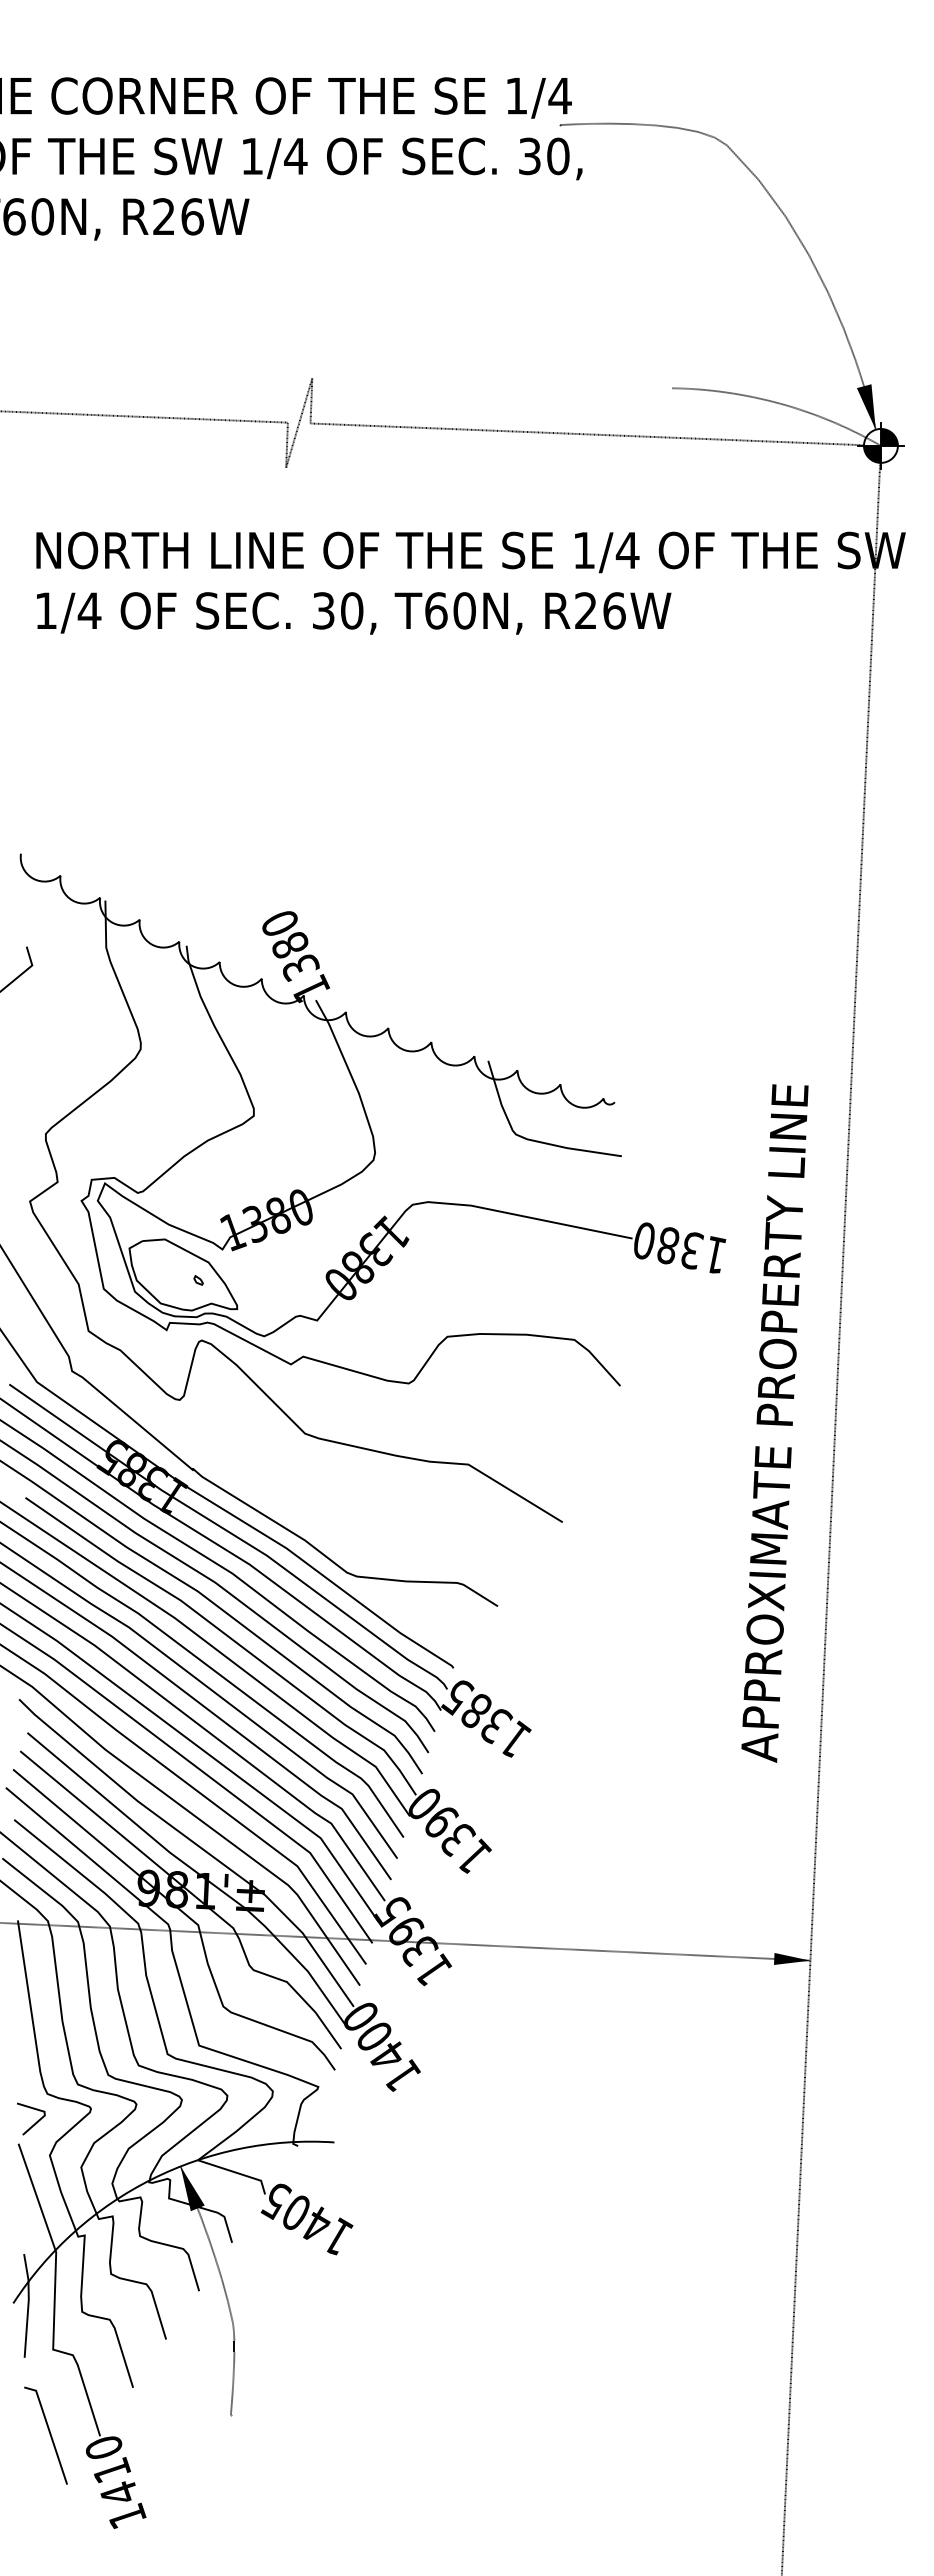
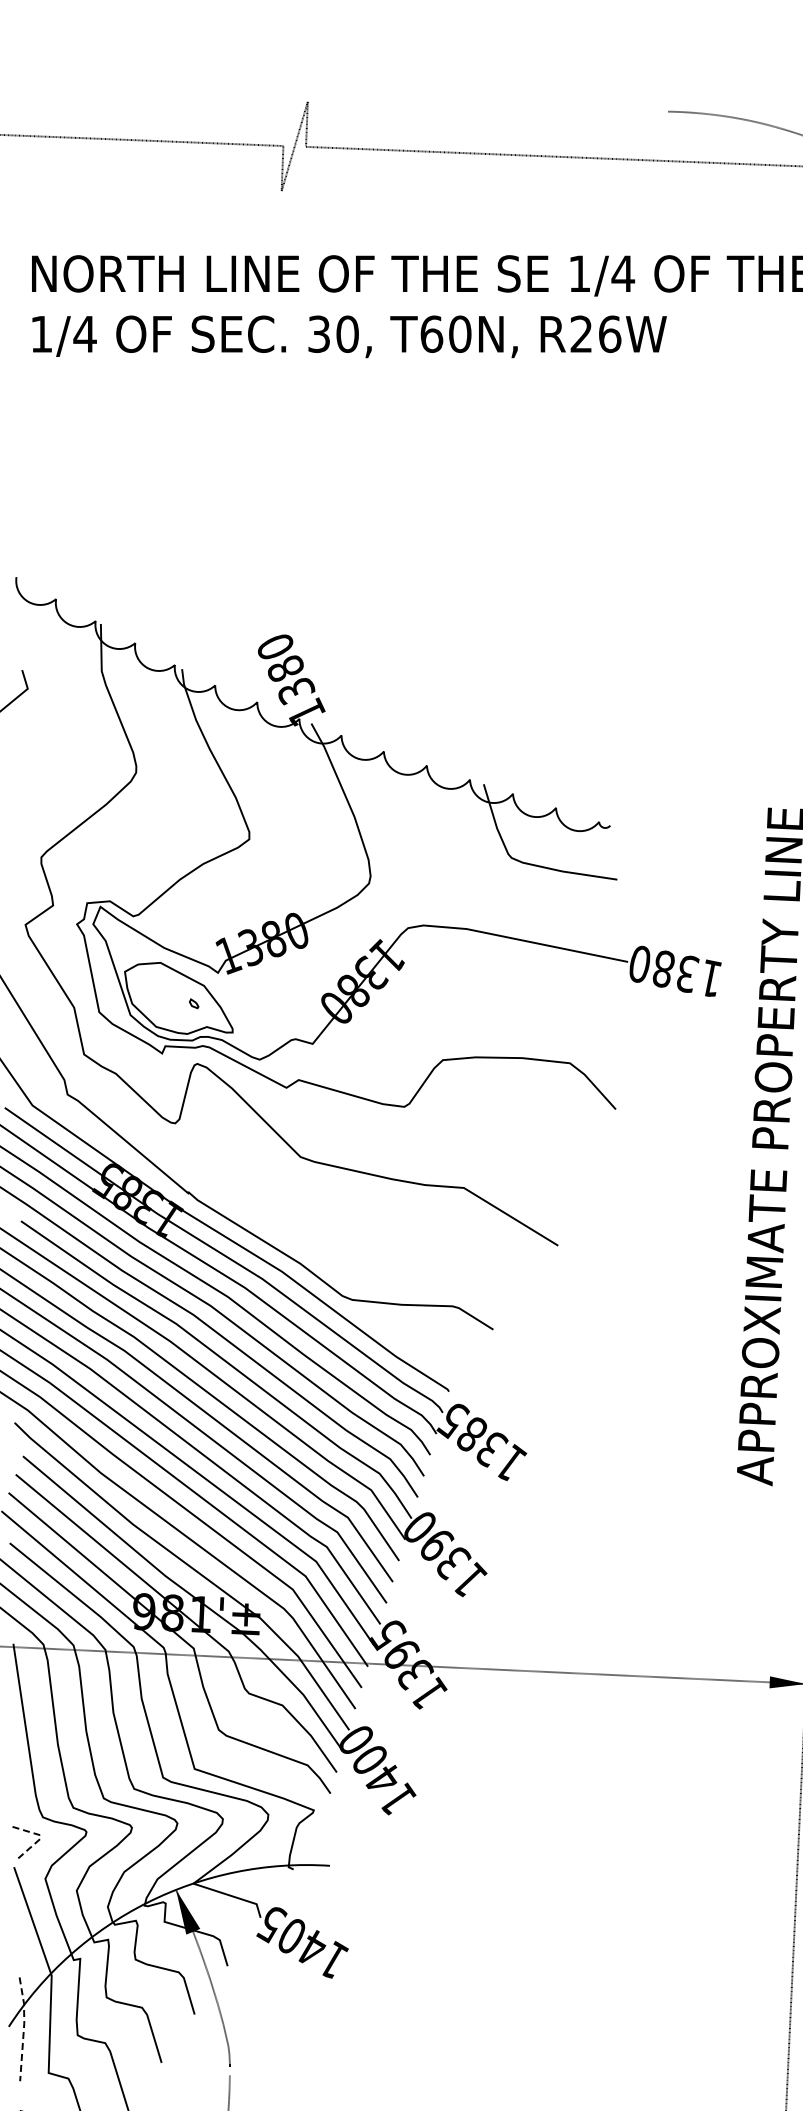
line: (44, 2114) -> (40, 1837), solid -> dashed
line: (28, 2304) -> (24, 2027), solid -> dashed

